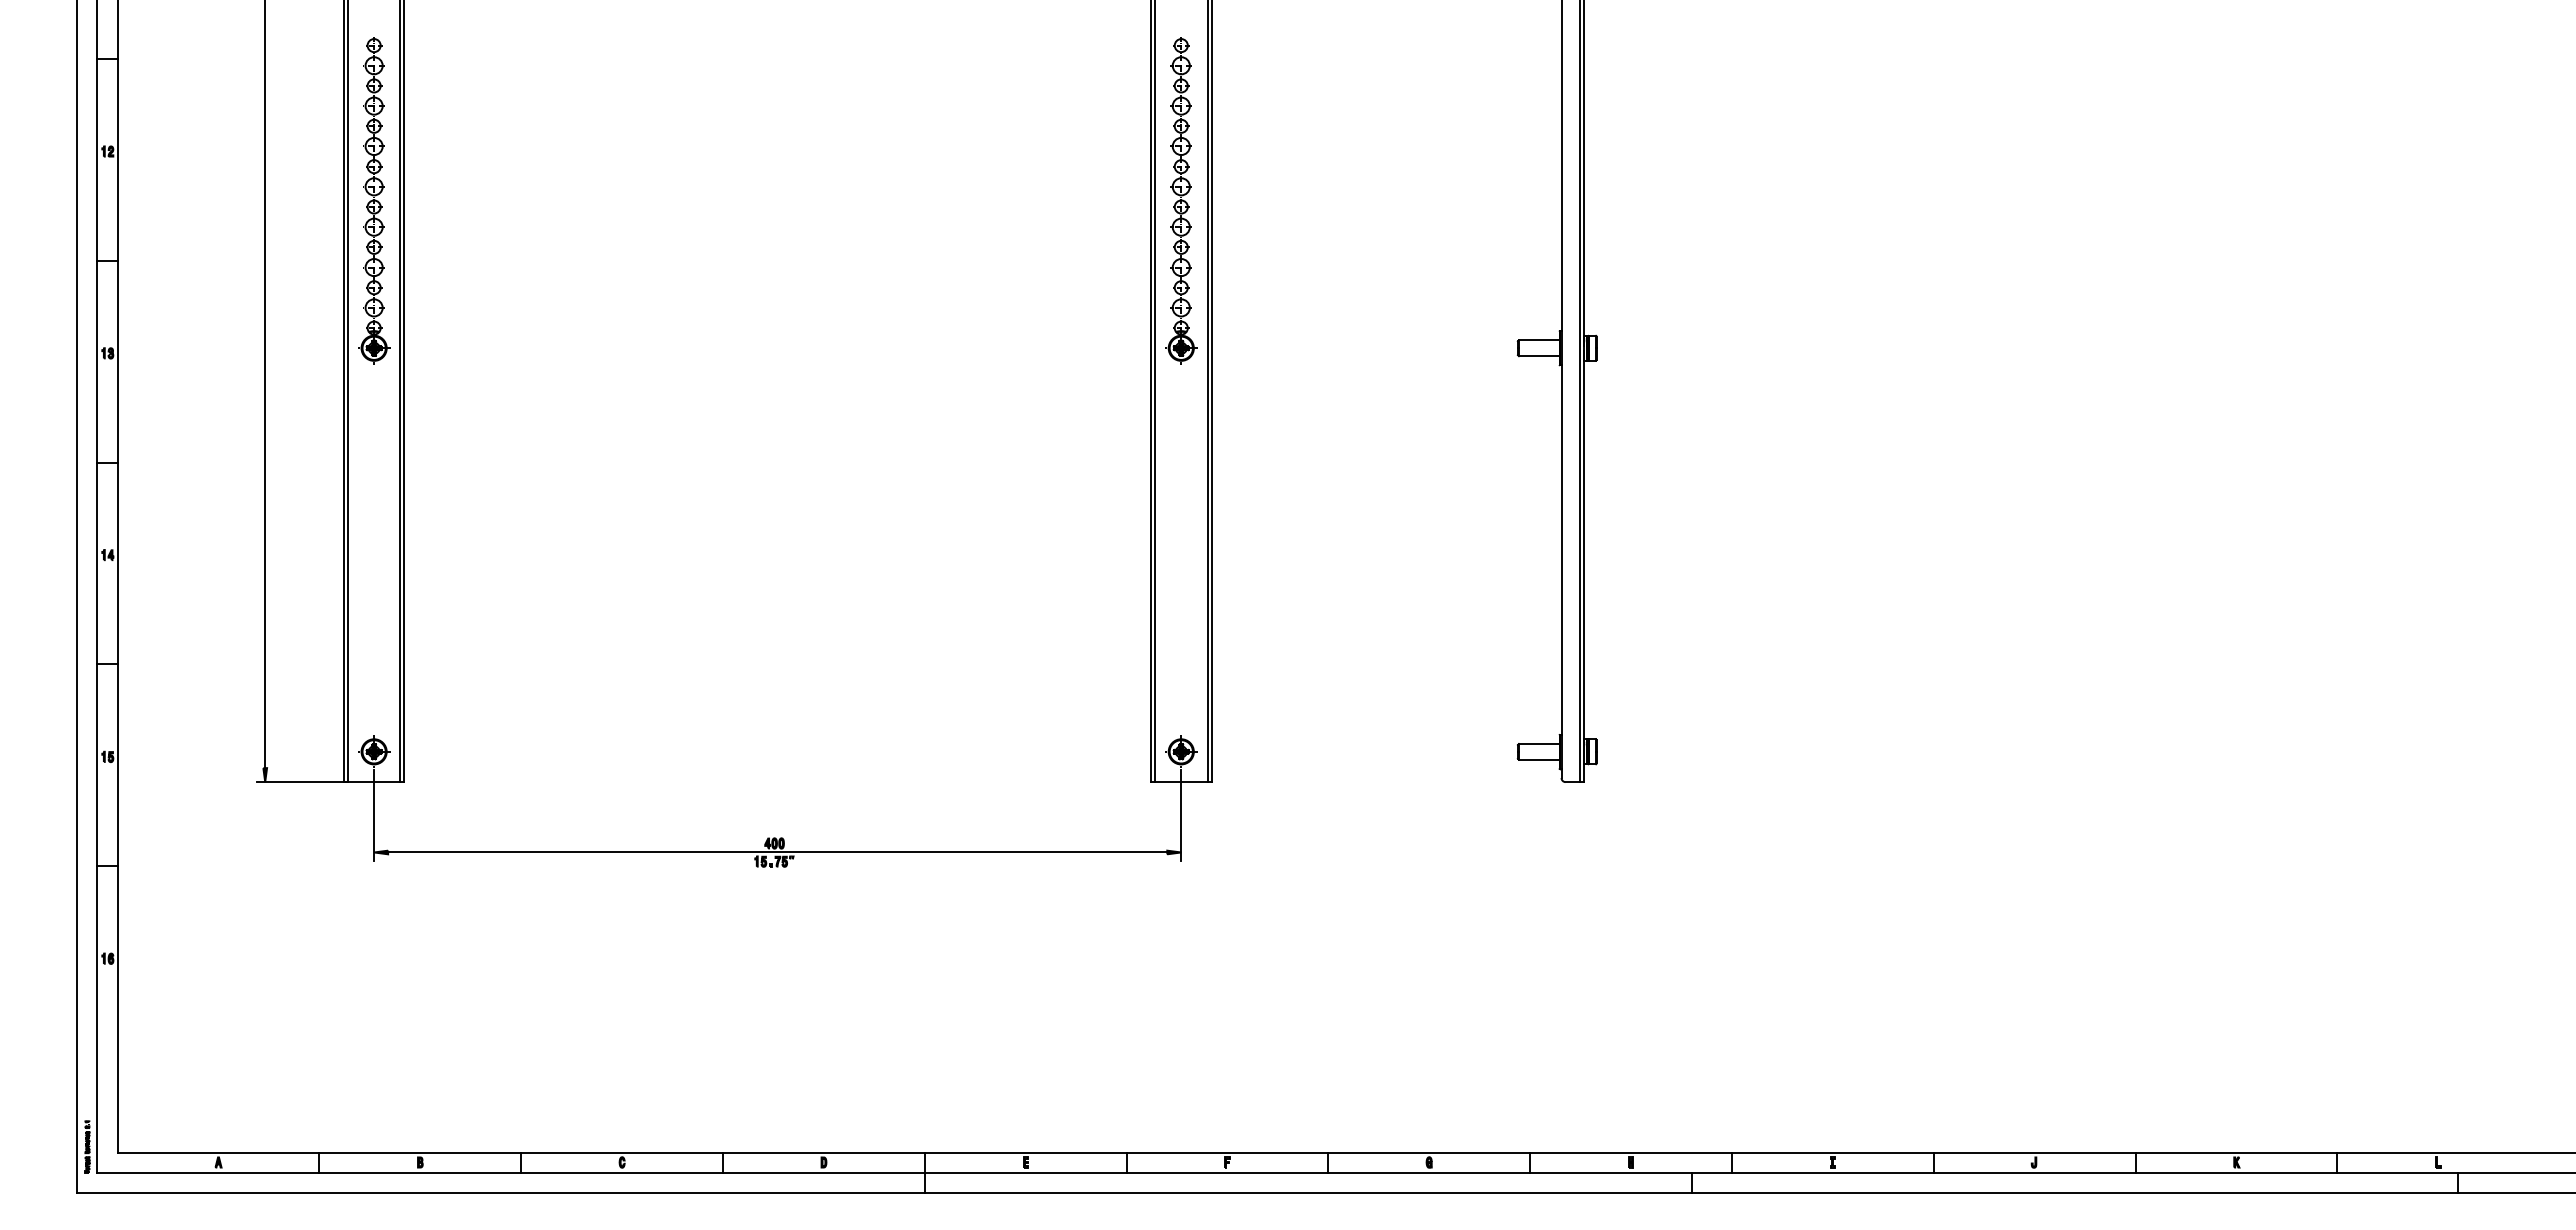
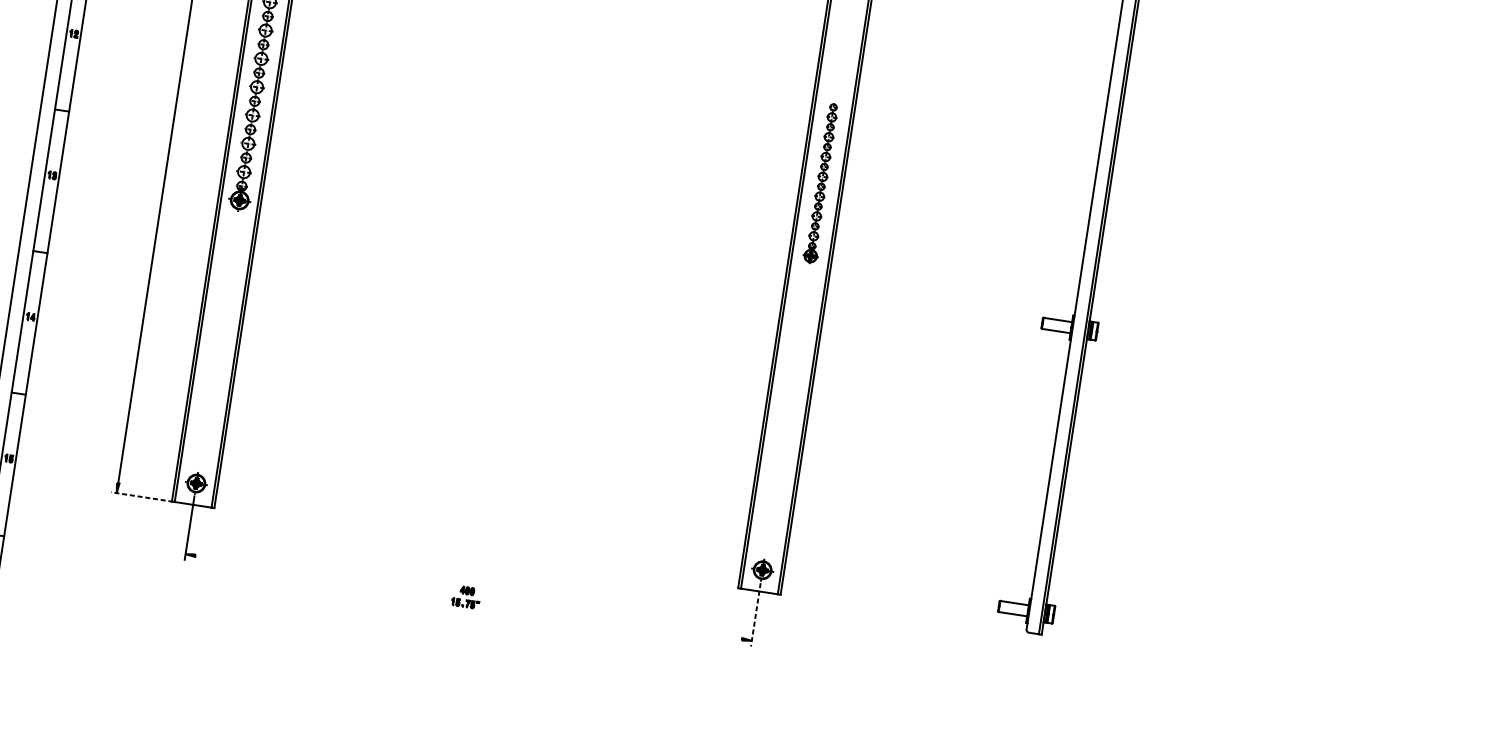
part: (1181, 200) -> (821, 183), size x0.7
line: (301, 782) -> (142, 497), solid -> dashed
line: (1181, 815) -> (755, 614), solid -> dashed
line: (777, 852) -> (468, 597), removed

